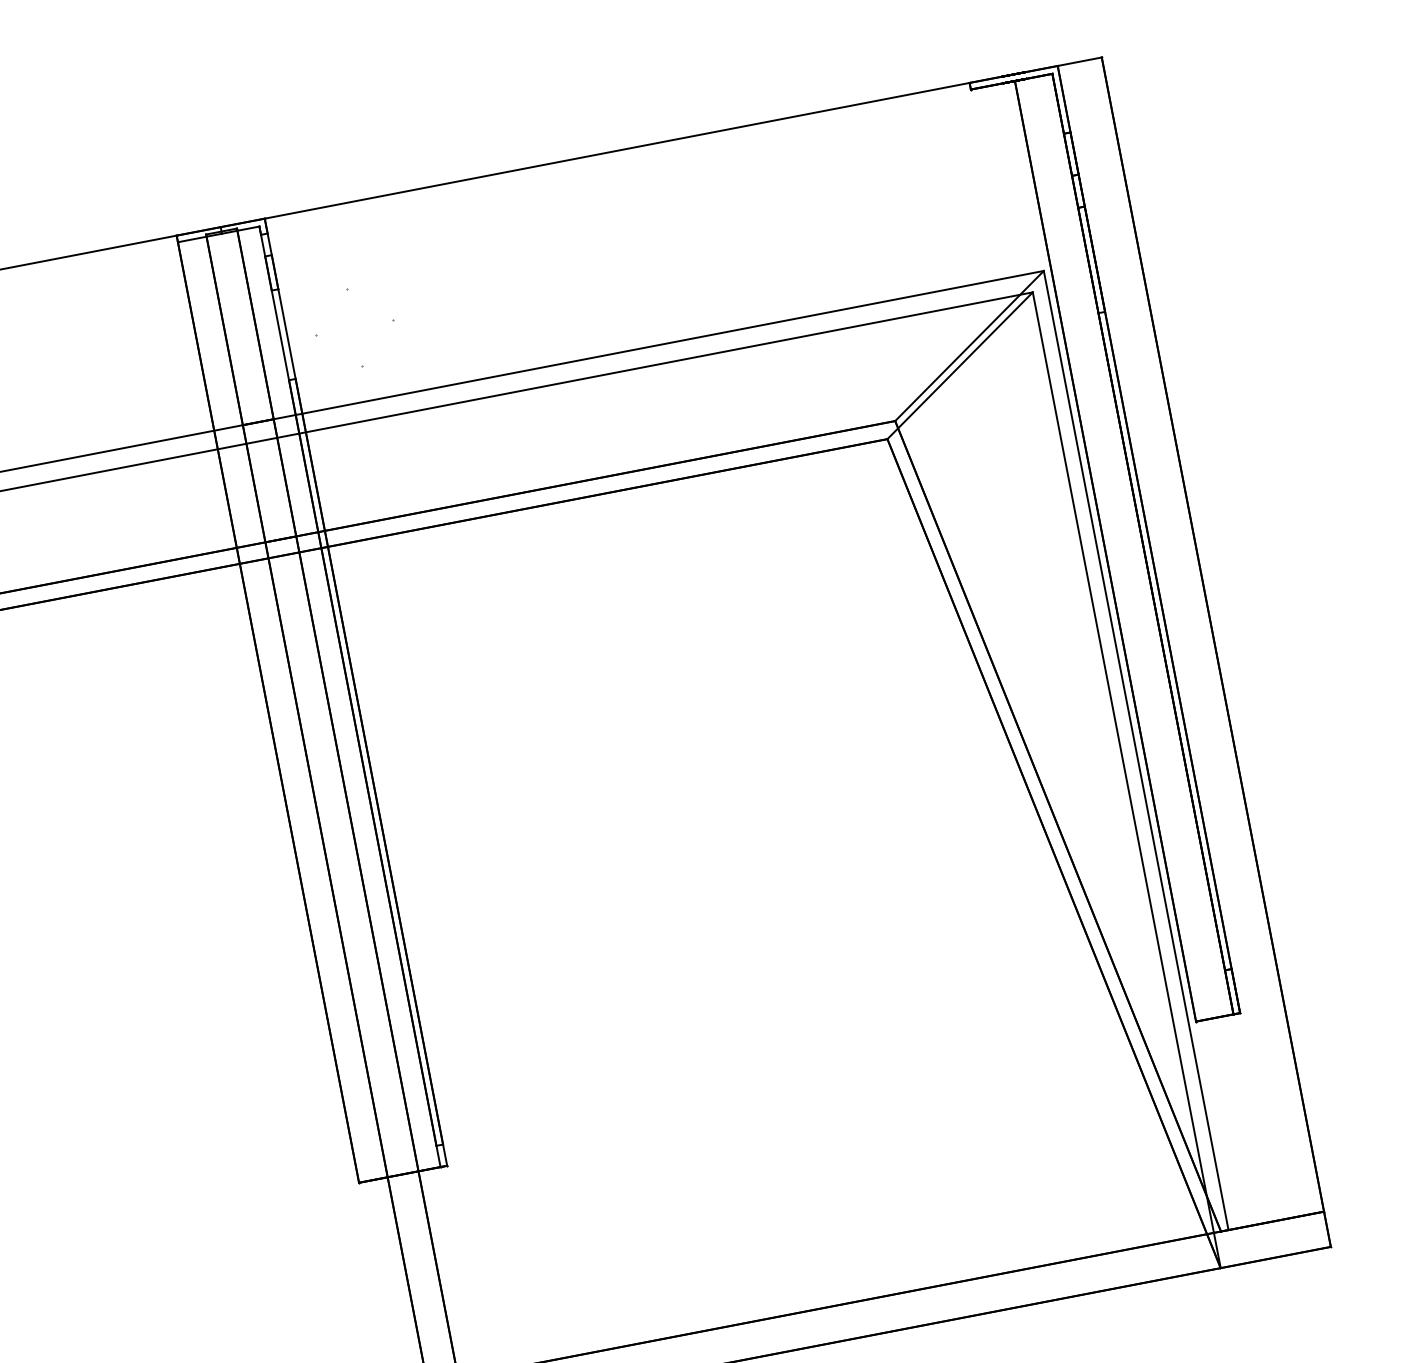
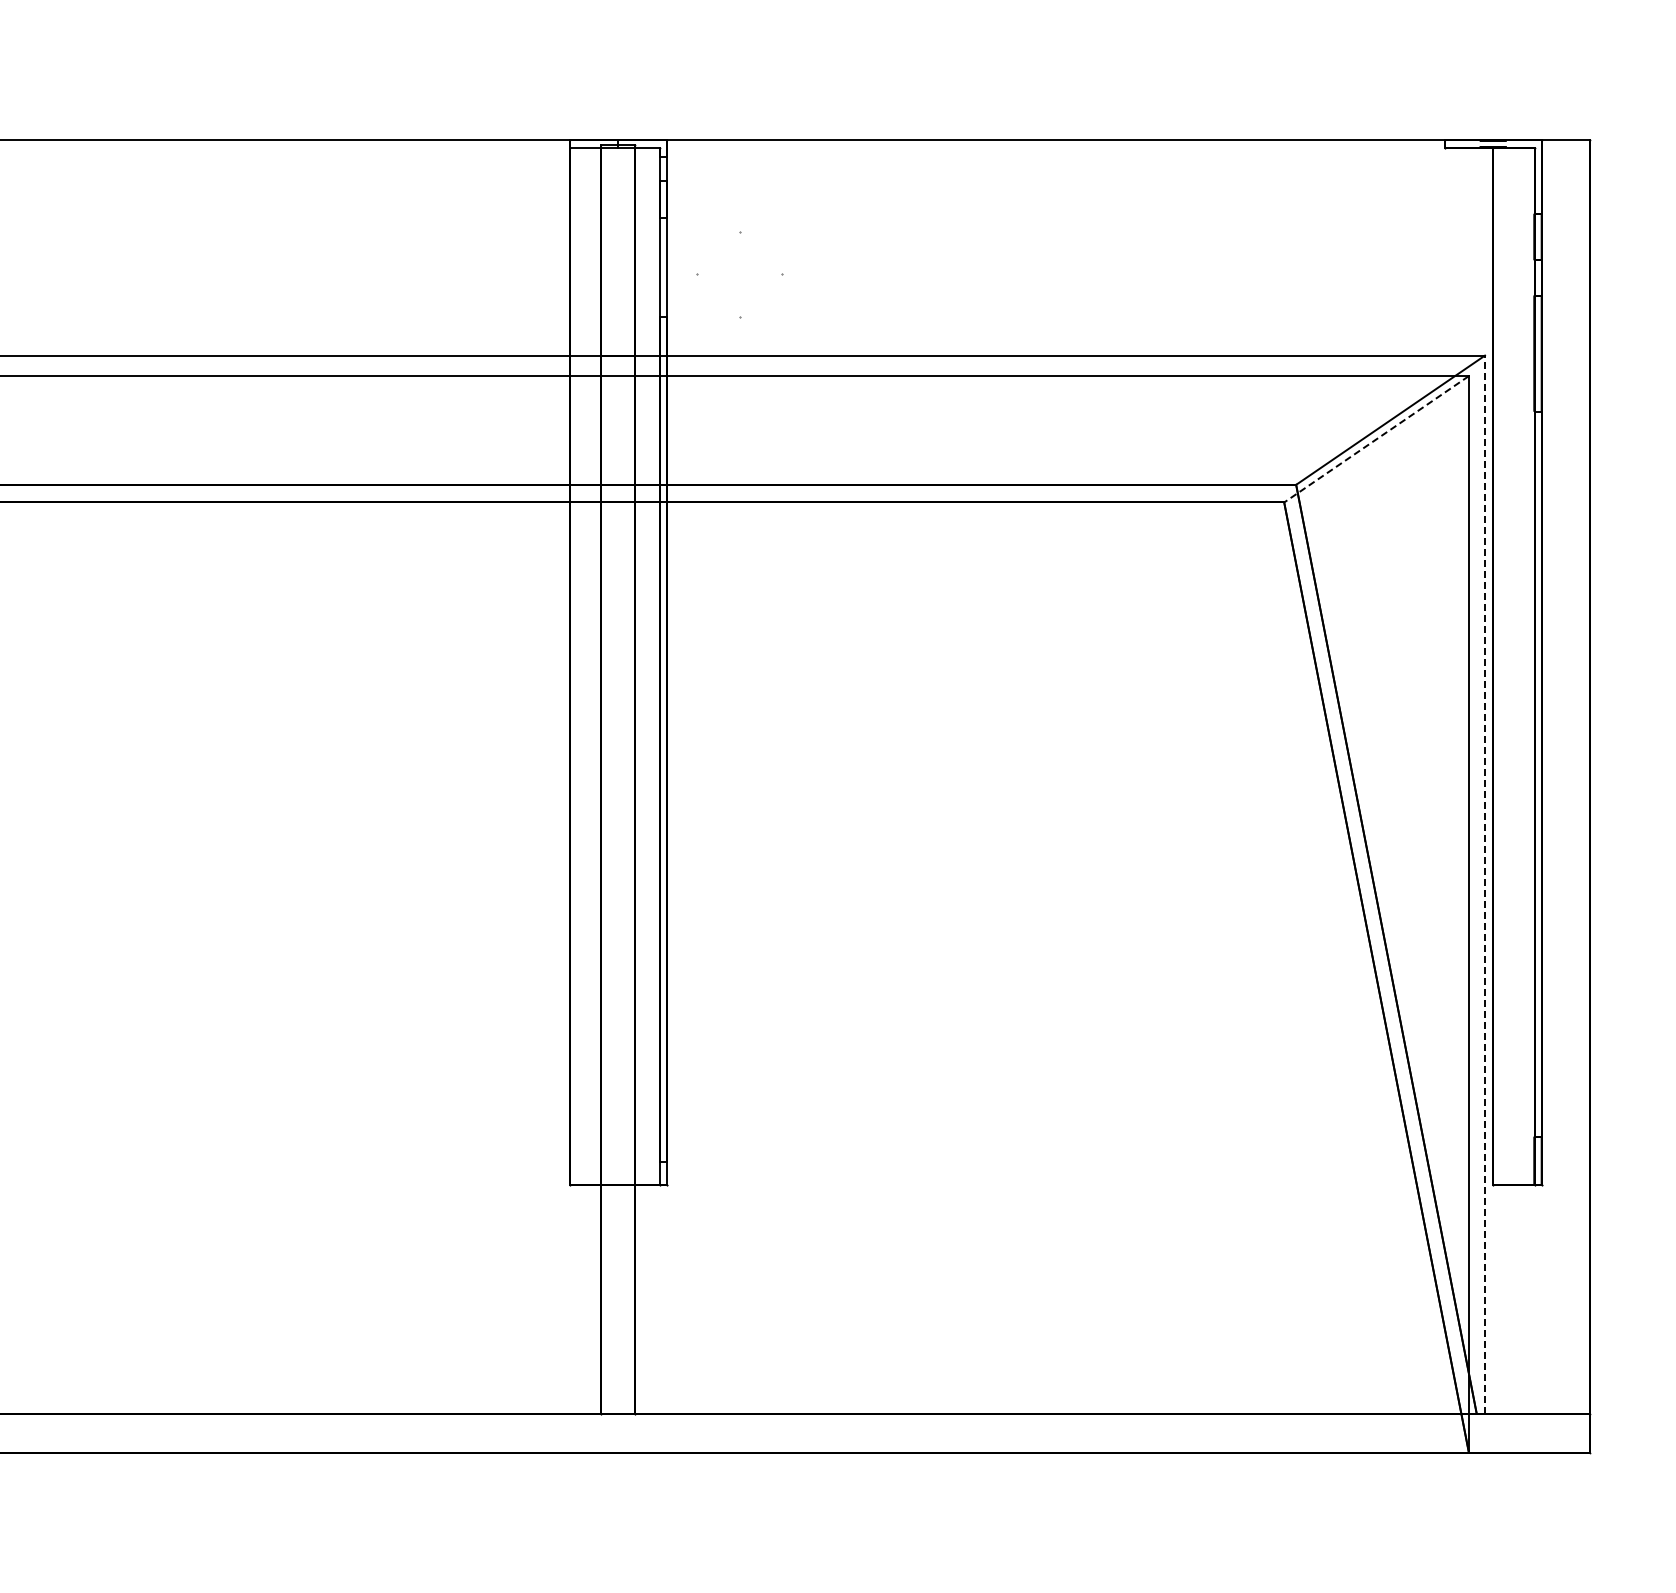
line: (960, 365) -> (1376, 439), solid -> dashed
line: (1136, 750) -> (1485, 884), solid -> dashed

